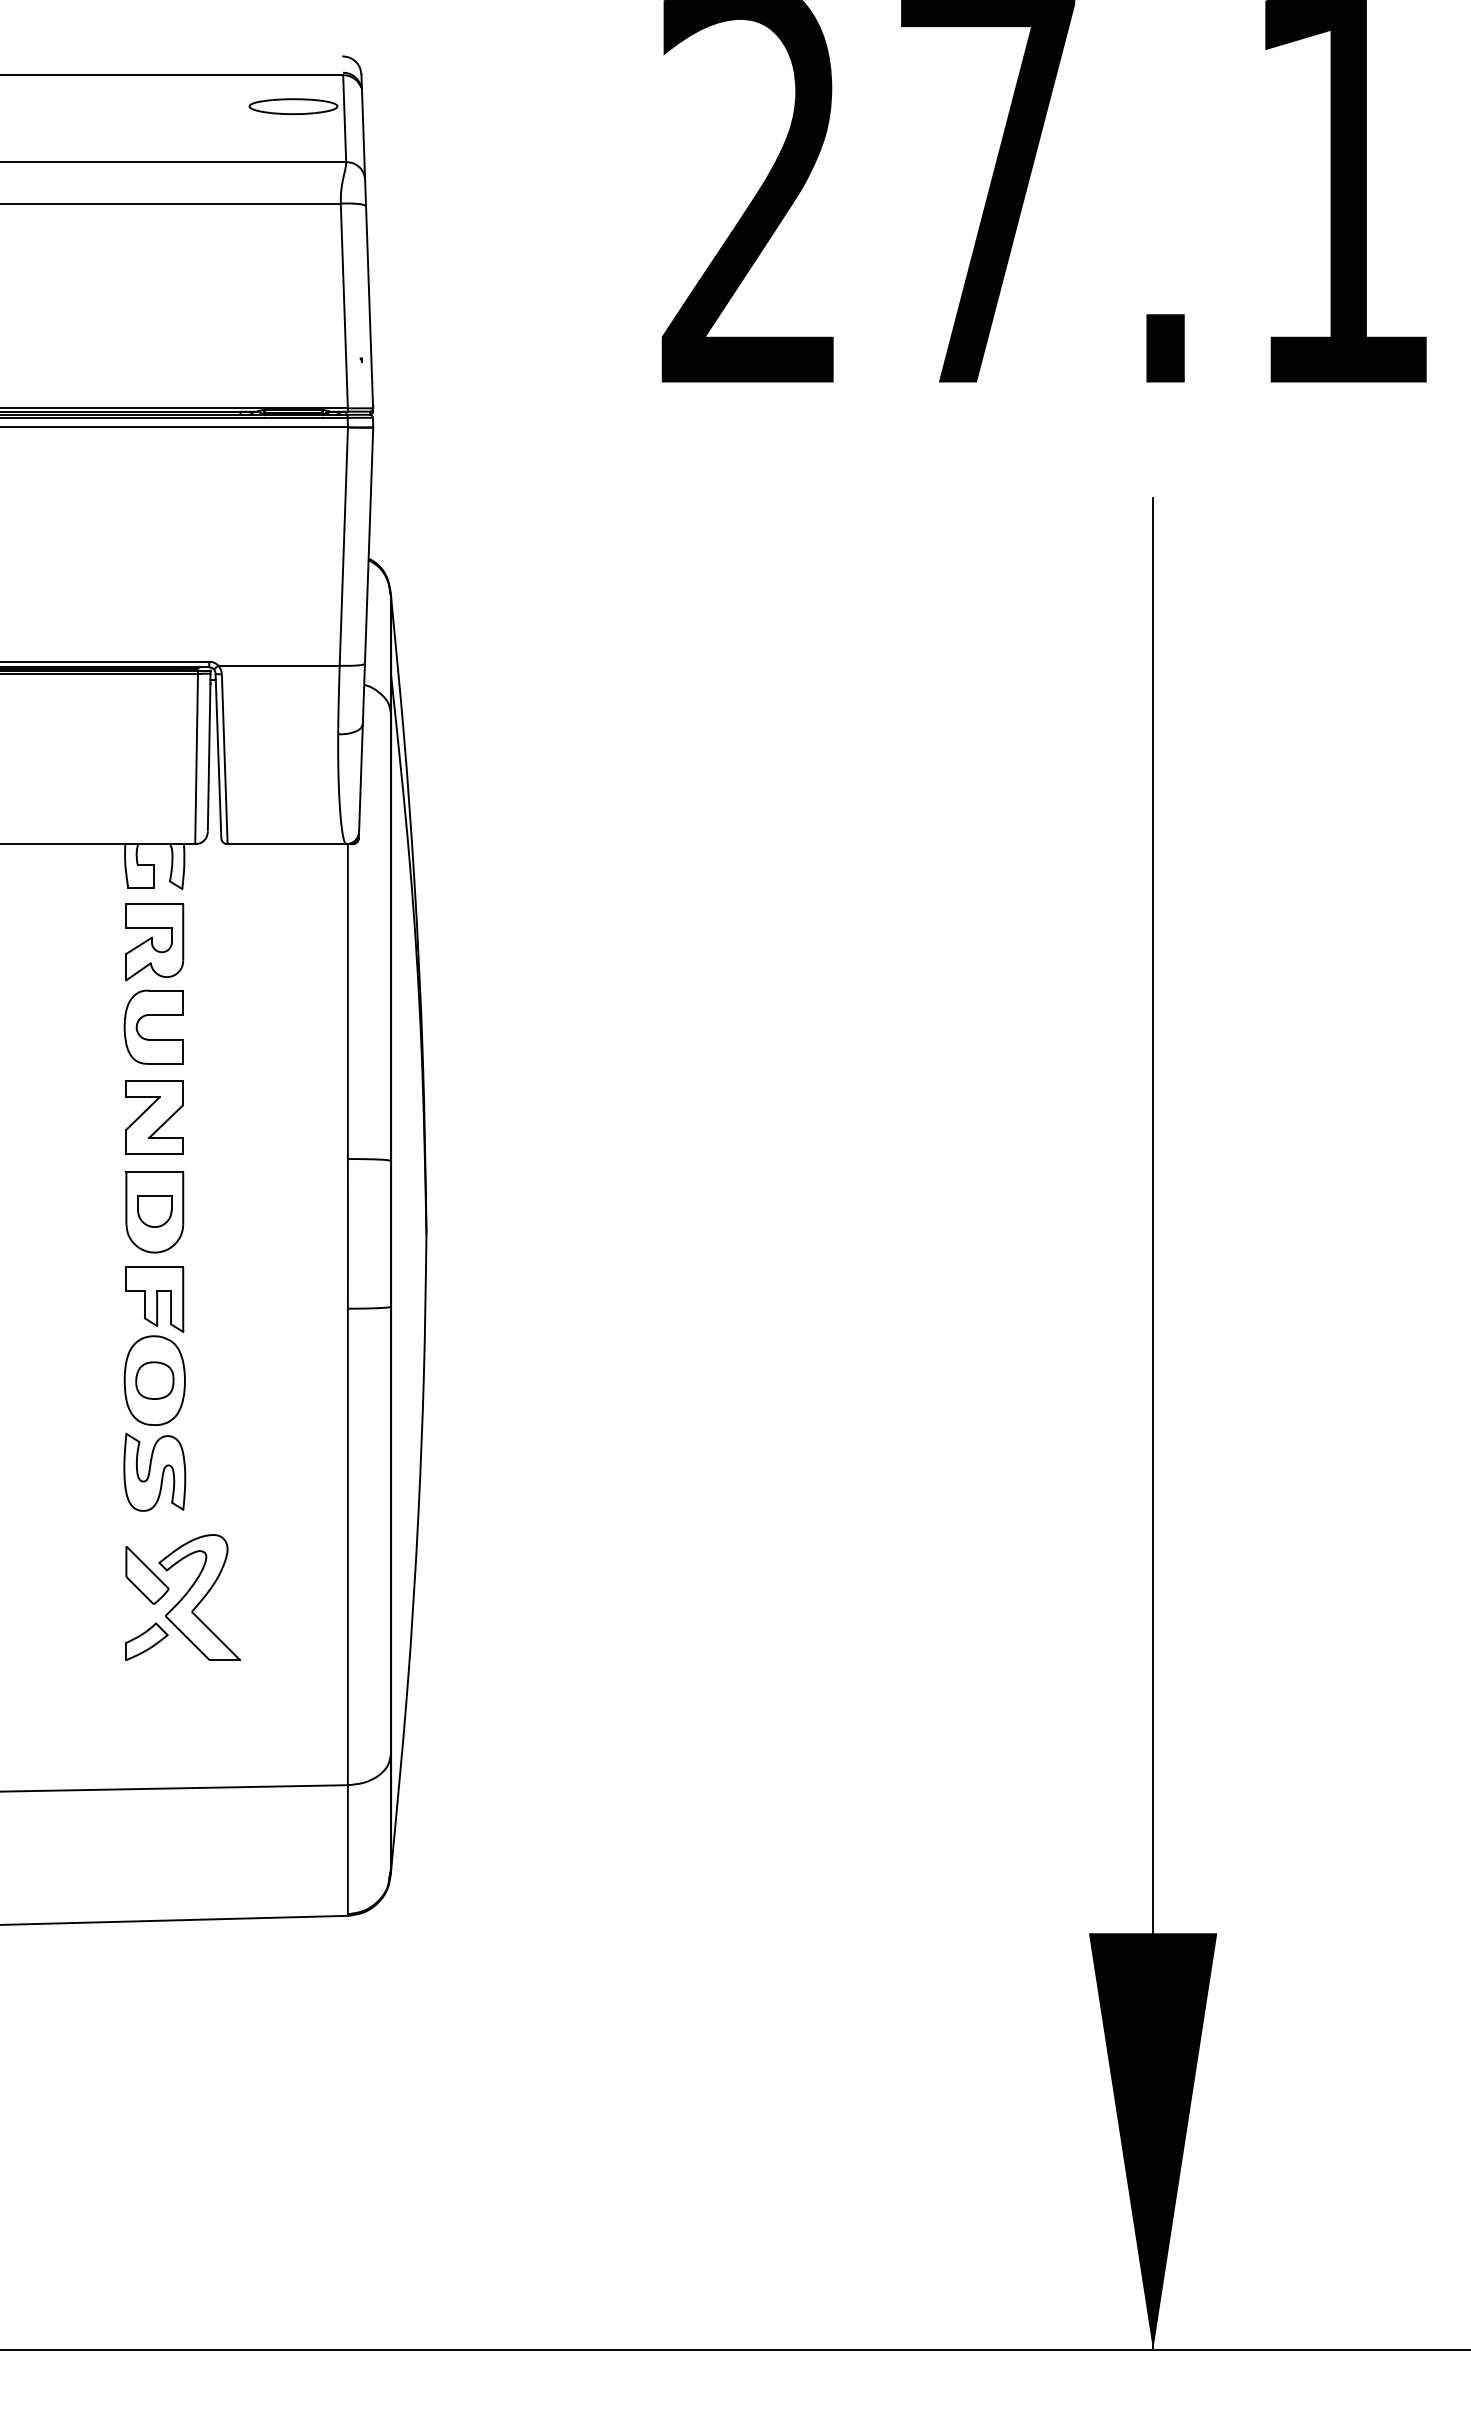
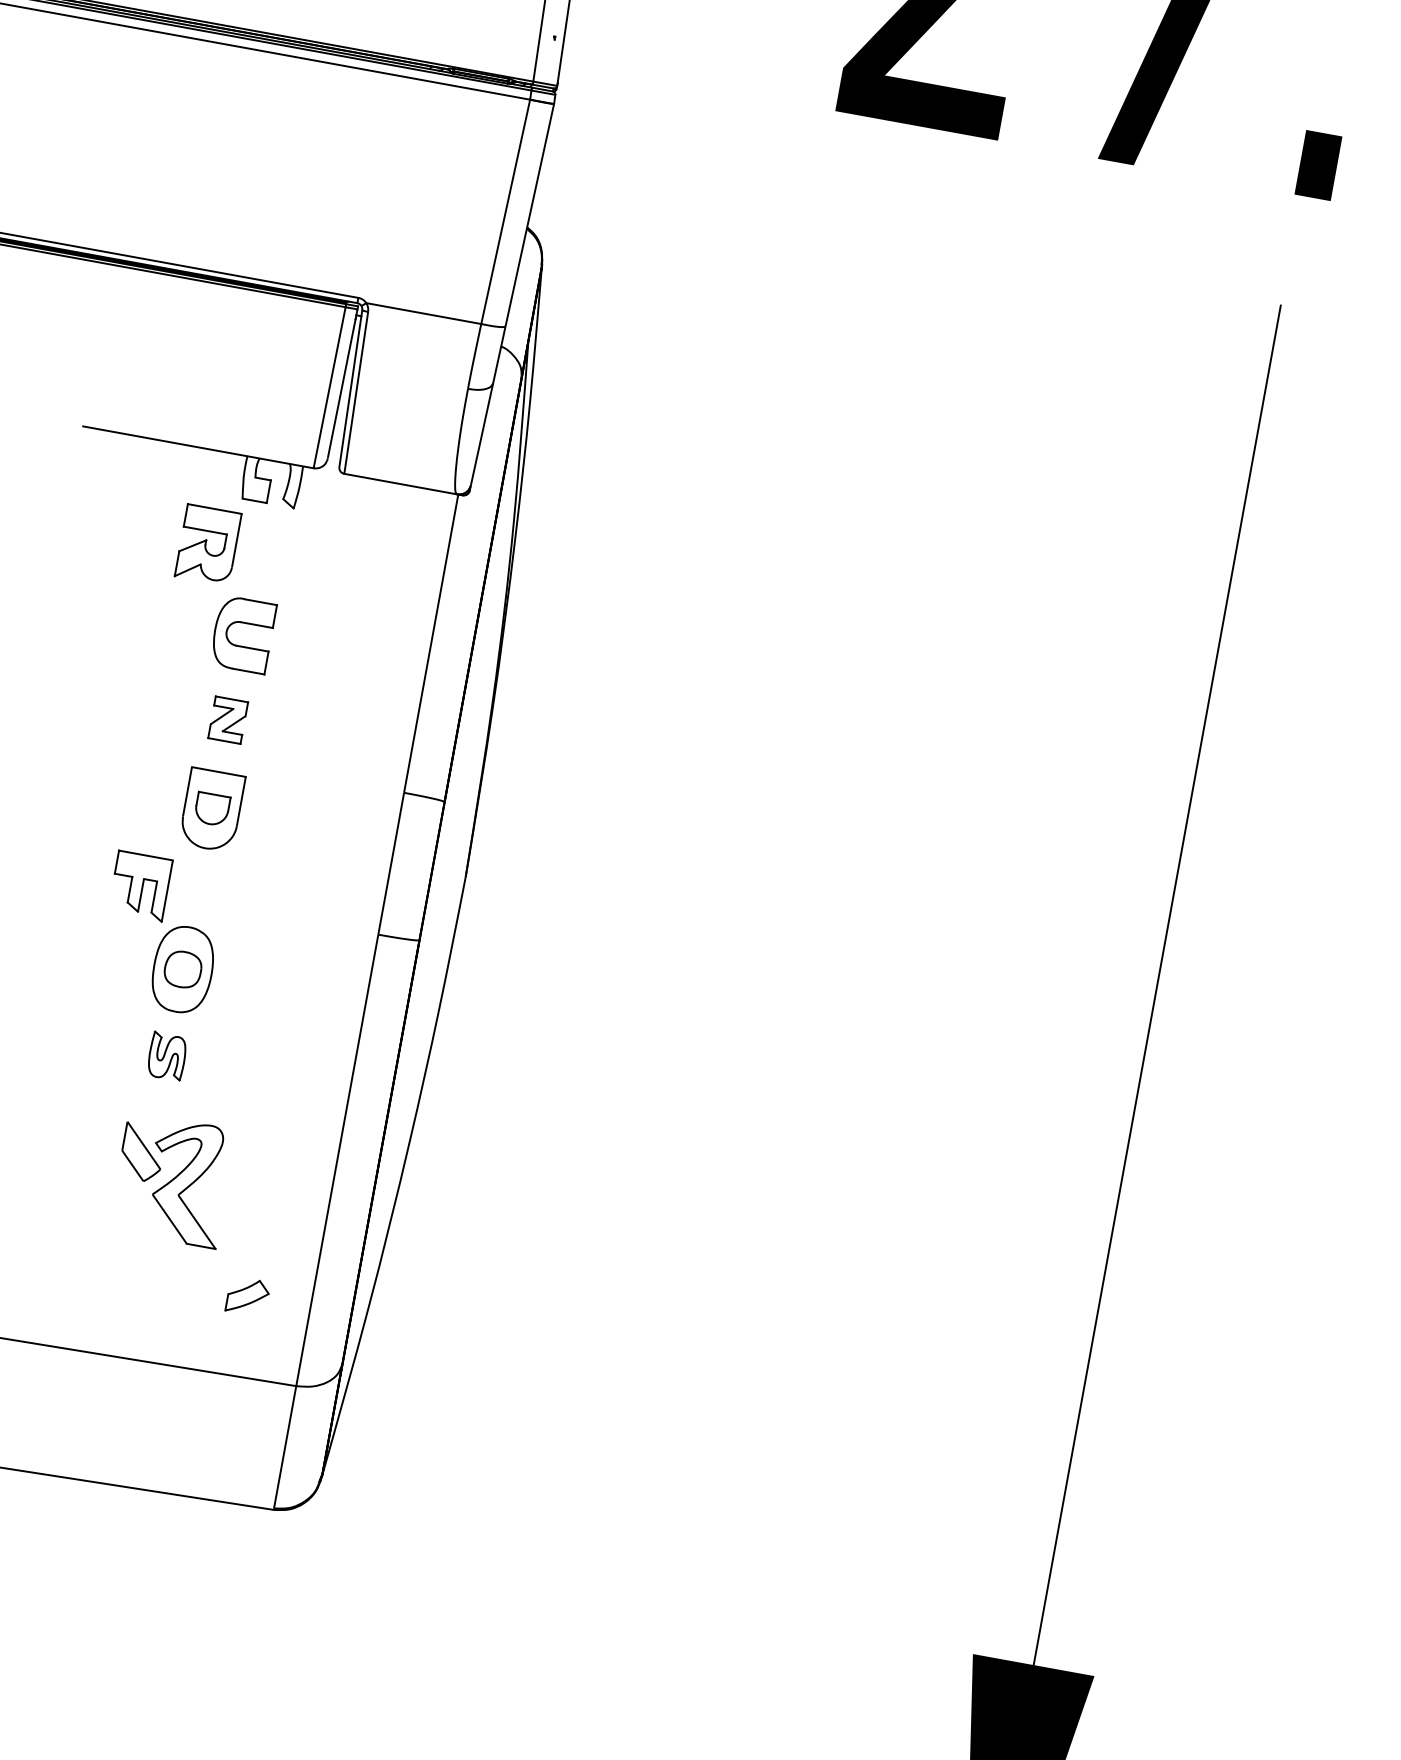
part: (154, 942) -> (207, 545), moved
part: (154, 1117) -> (228, 720), size x0.6
part: (154, 1299) -> (140, 886), moved
part: (154, 1471) -> (167, 1055), size x0.6
part: (146, 1641) -> (247, 1296), moved

